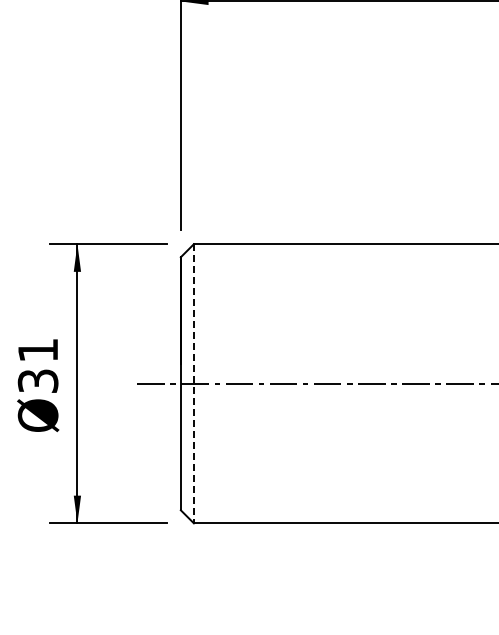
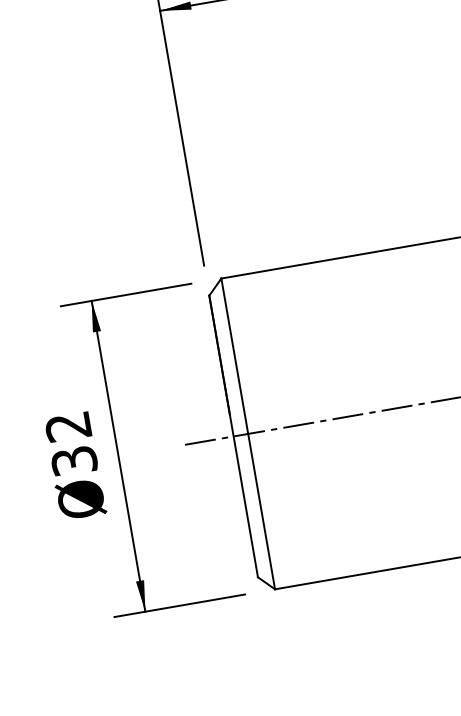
text: (37, 350) -> (67, 426), Ø31 -> Ø32
line: (193, 383) -> (247, 433), dashed -> solid

